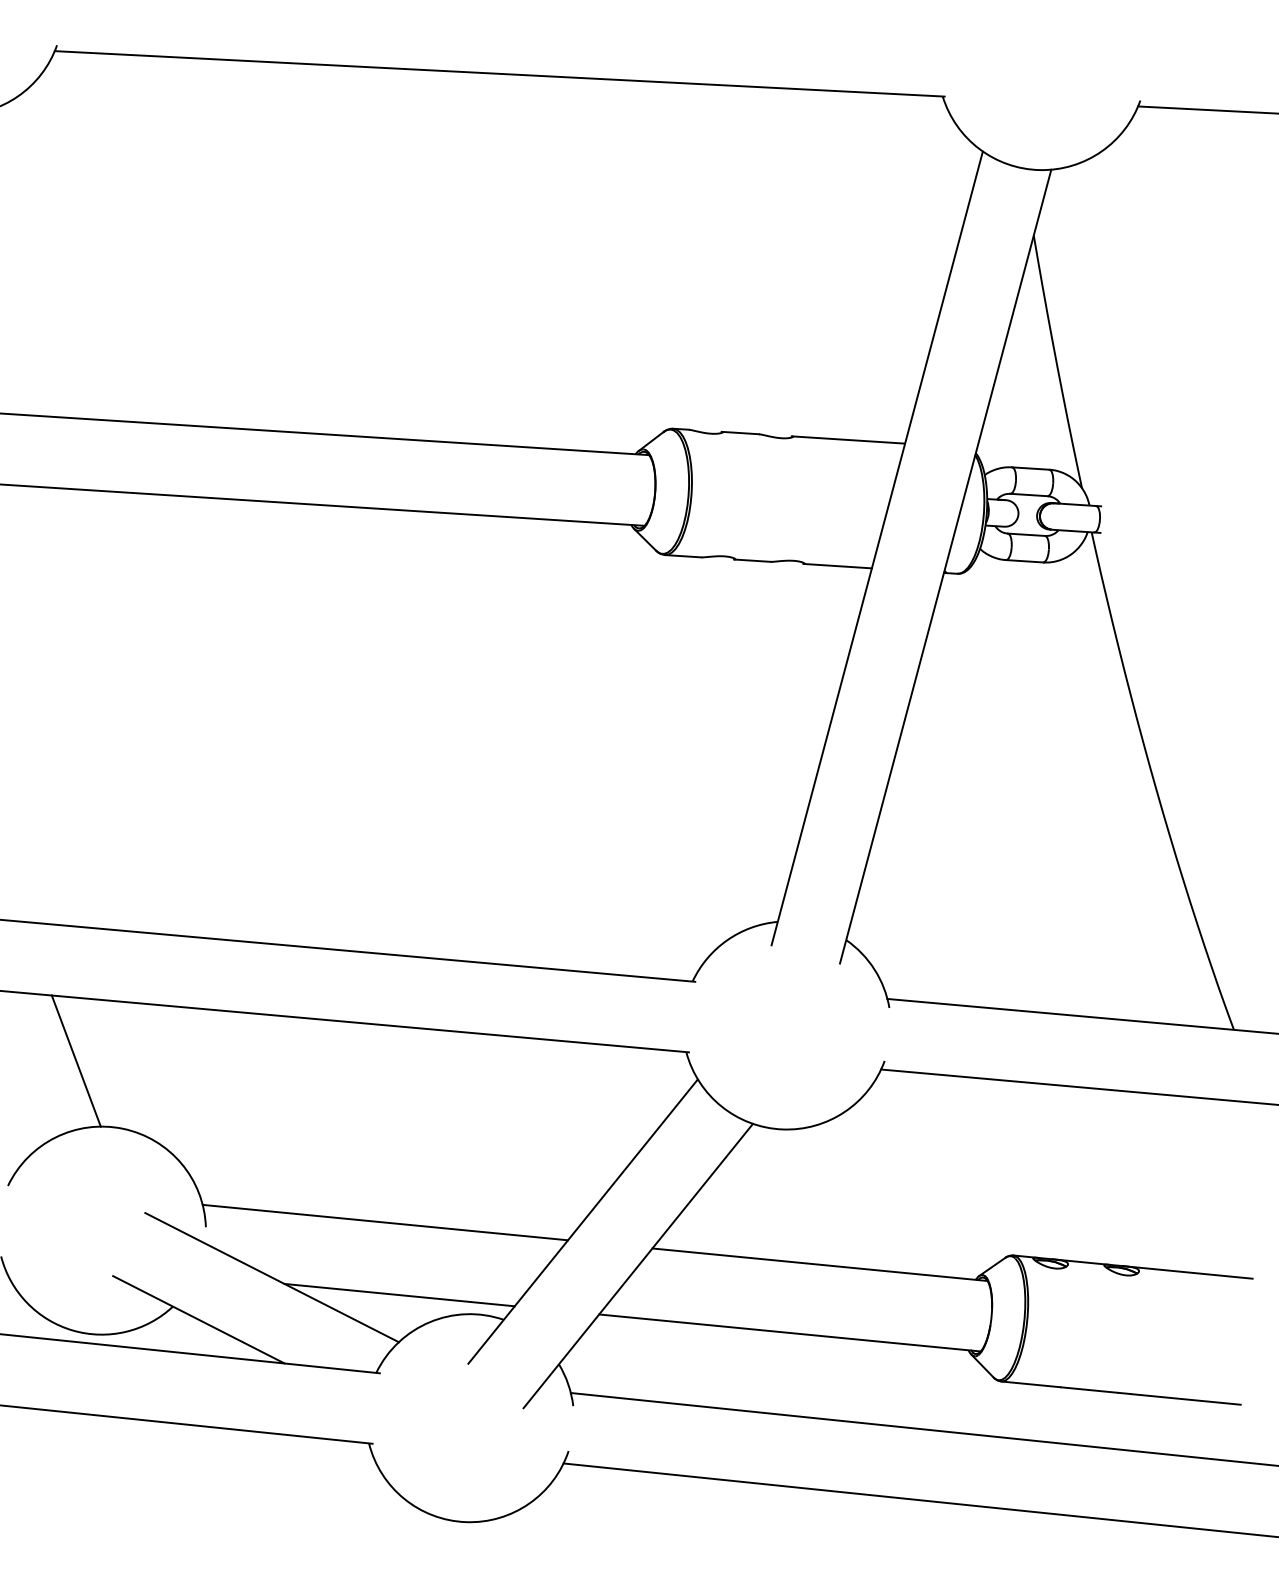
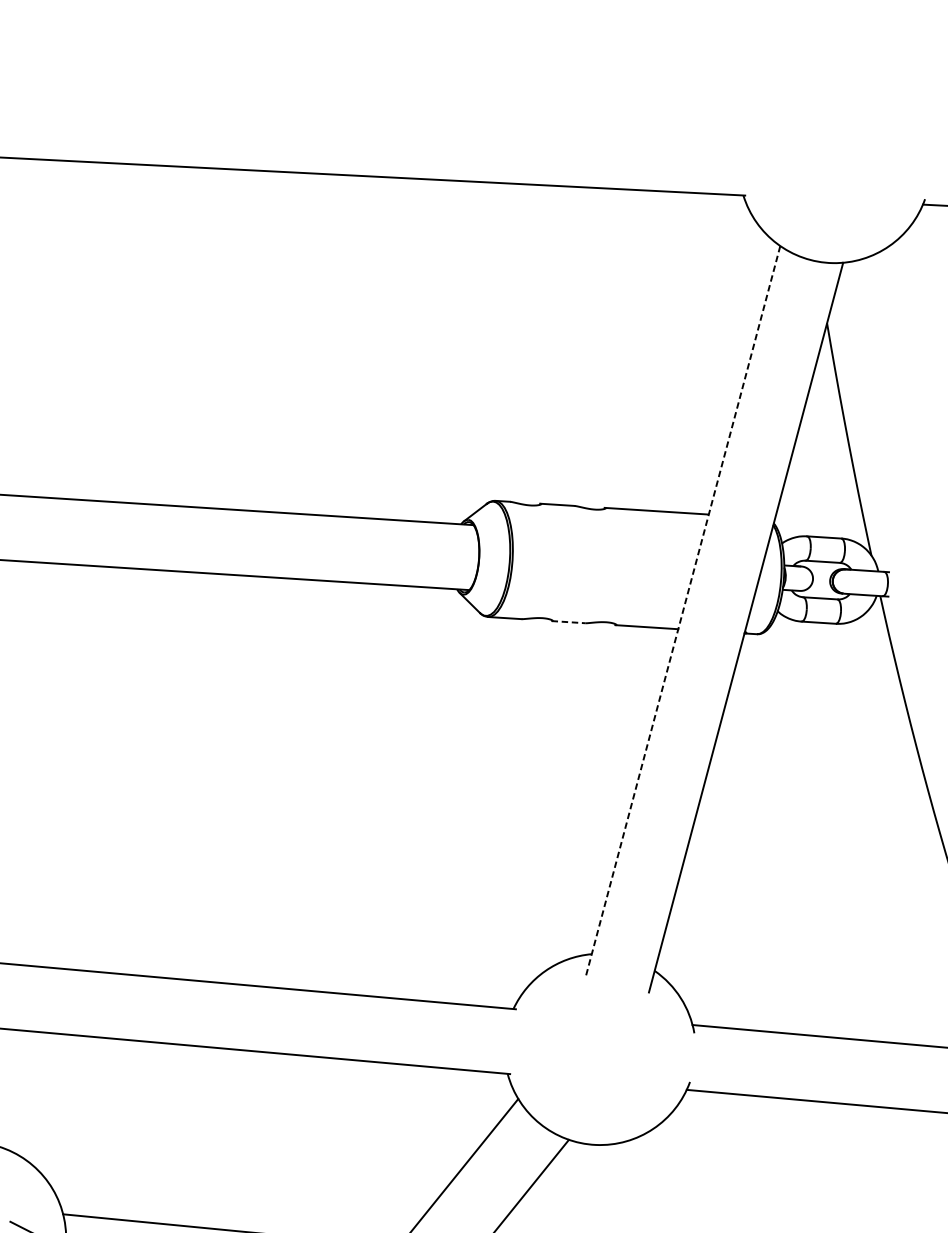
line: (877, 548) -> (683, 610), solid -> dashed
line: (752, 560) -> (568, 621), solid -> dashed

